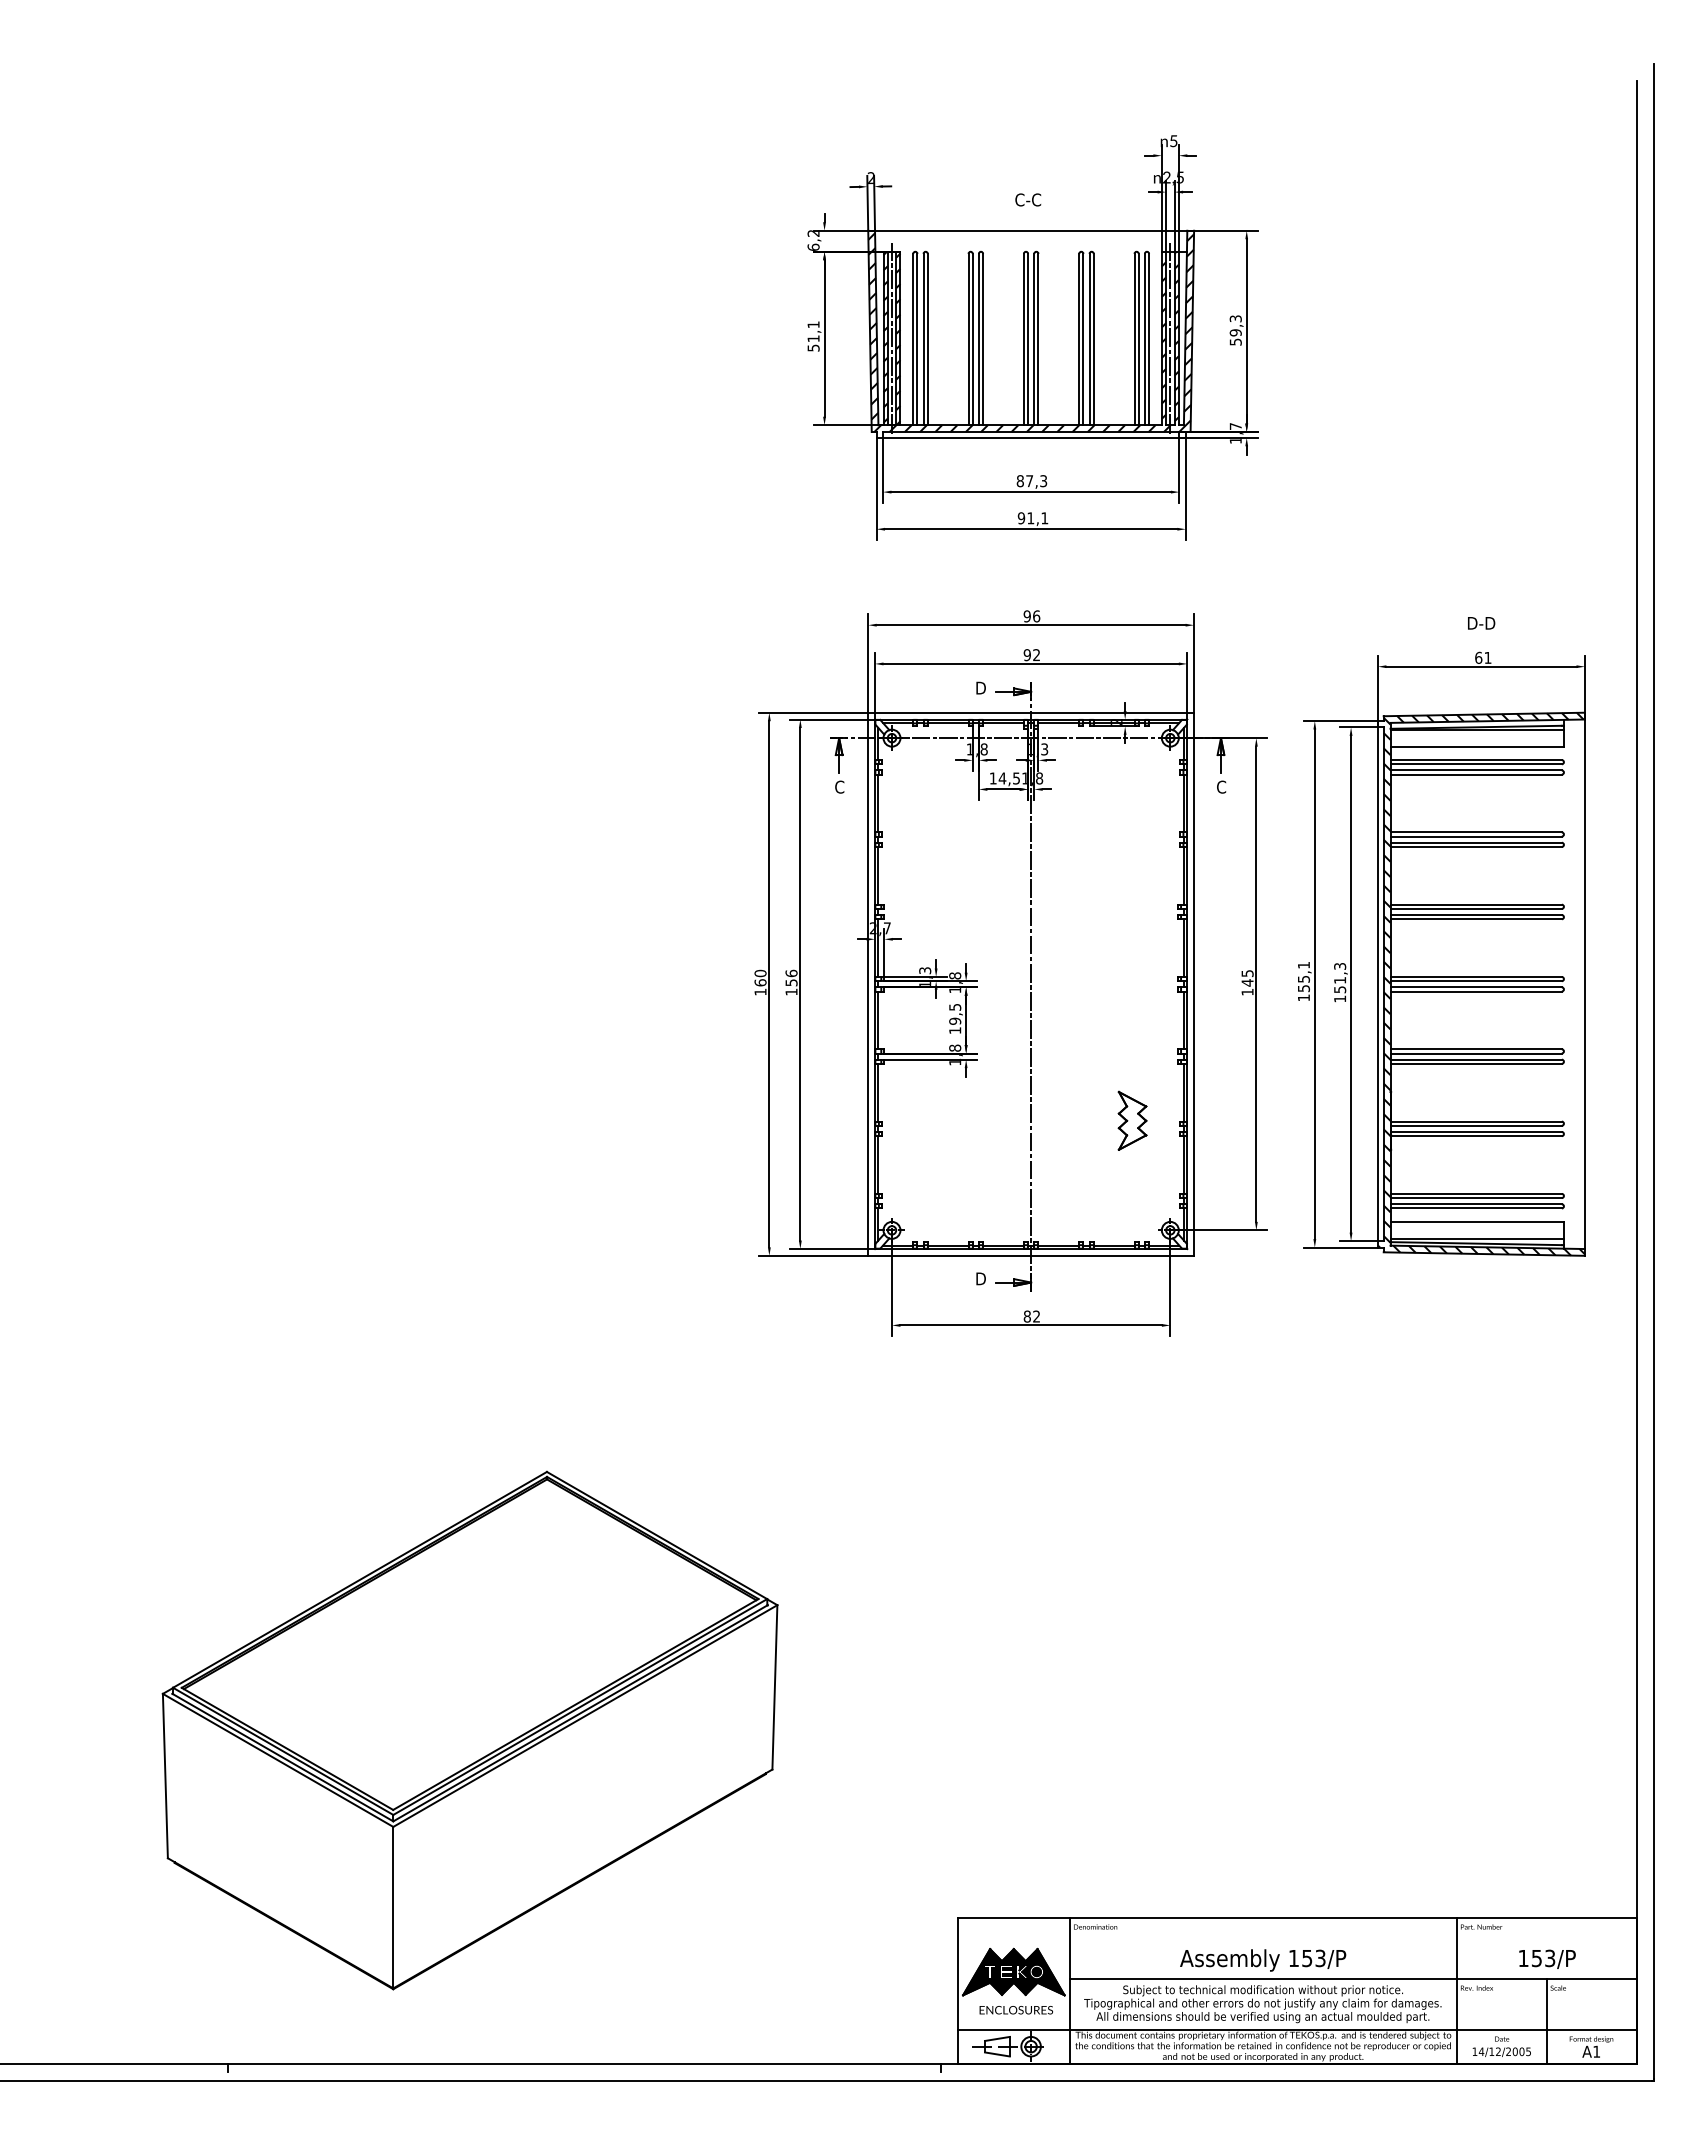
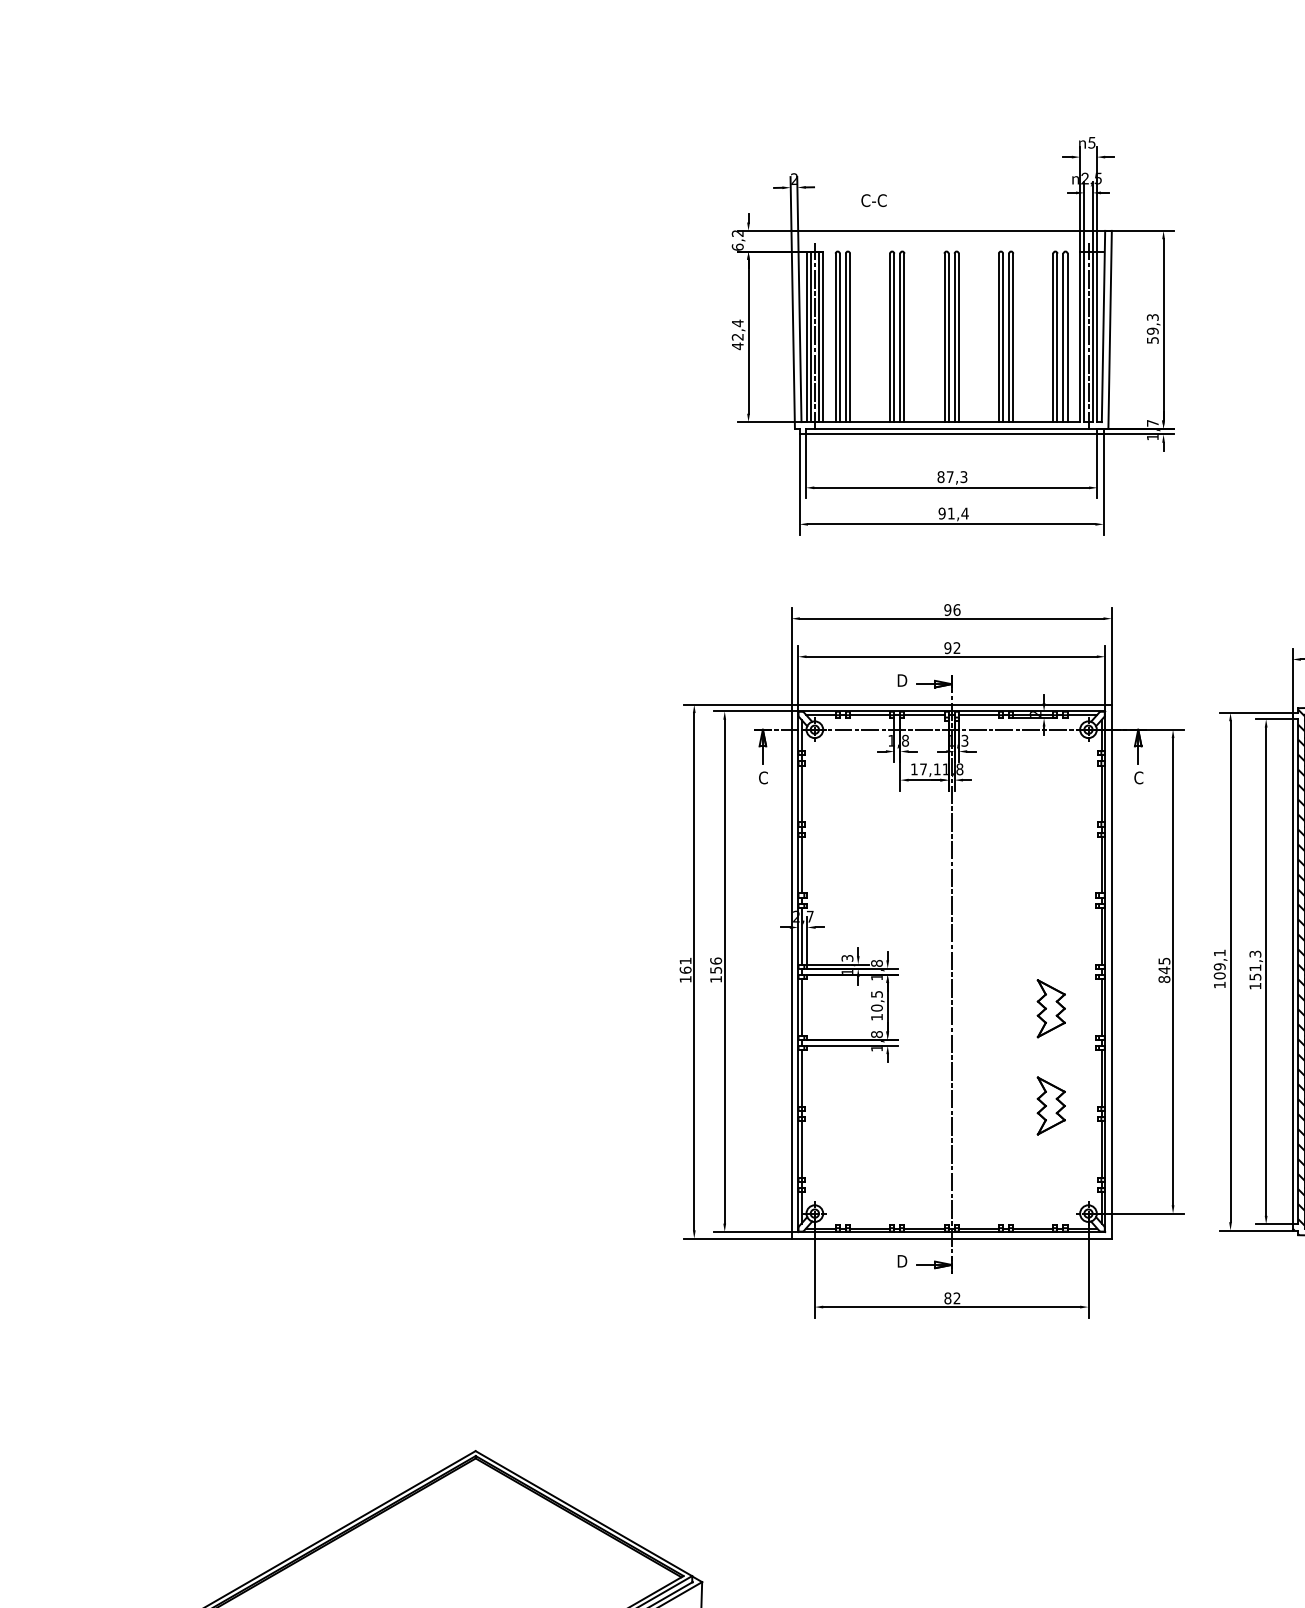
text: (1028, 199) -> (874, 200), moved
hatch: (1031, 332) -> (951, 330), removed
text: (813, 336) -> (737, 334), 51,1 -> 42,4
text: (1044, 518) -> (964, 513), 91,1 -> 91,4
text: (1008, 778) -> (929, 769), 14,5 -> 17,1
text: (760, 973) -> (685, 961), 160 -> 161
text: (1303, 983) -> (1219, 970), 155,1 -> 109,1
text: (1247, 991) -> (1164, 978), 145 -> 845
text: (955, 1020) -> (877, 1007), 19,5 -> 10,5
part: (1132, 1021) -> (1051, 1008), added

